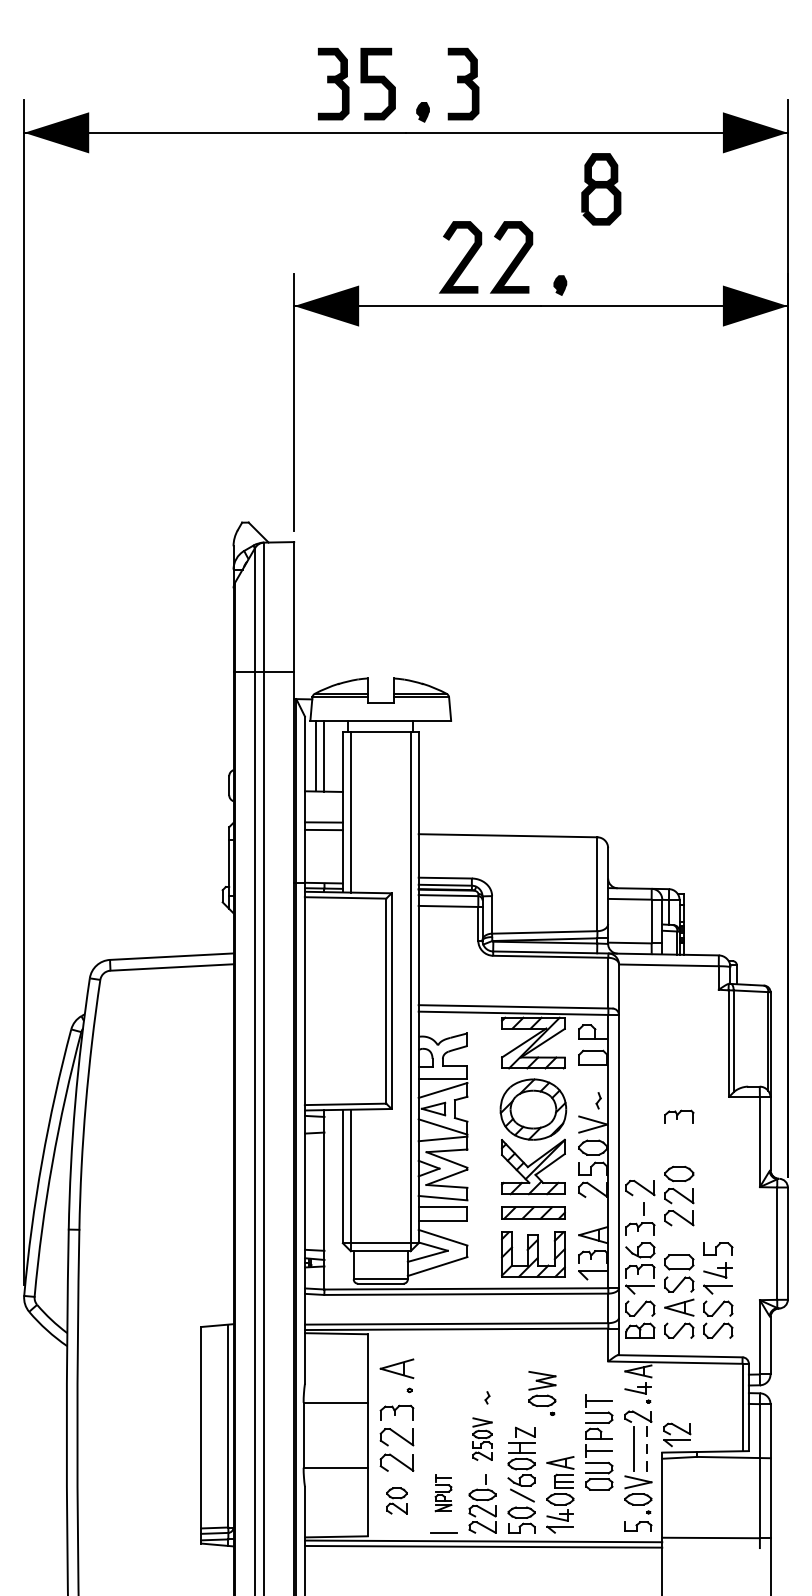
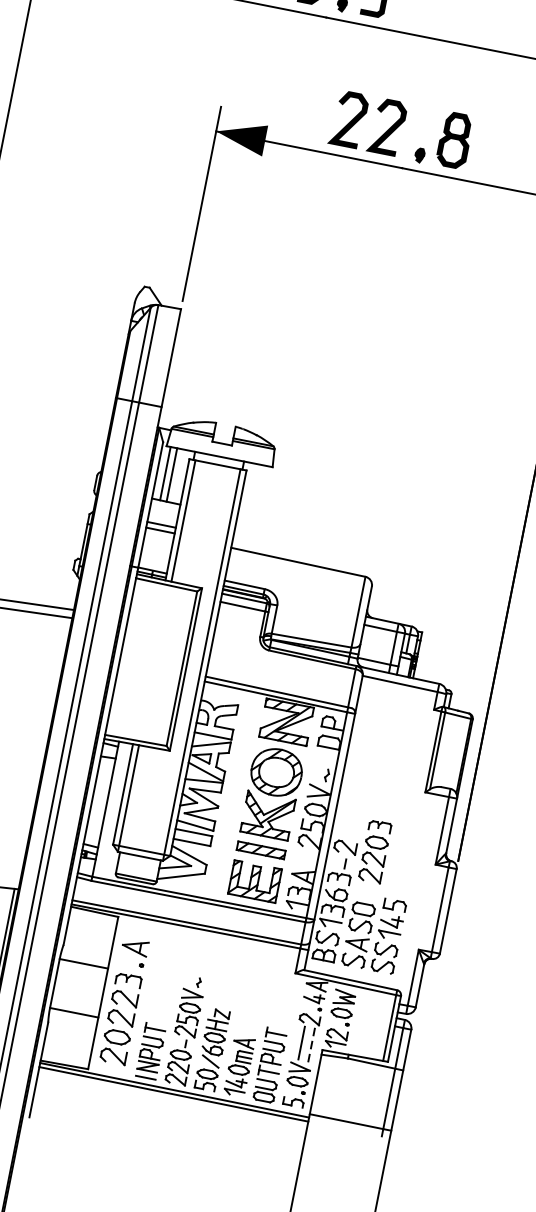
part: (601, 189) -> (455, 140), moved
part: (679, 1116) -> (380, 826), moved
part: (542, 1393) -> (342, 1007), moved
part: (482, 1438) -> (189, 1012), size x1.43
part: (599, 1442) -> (270, 1065), moved
part: (443, 1492) -> (151, 1047), size x1.67
part: (396, 1500) -> (115, 1046), size x1.67

